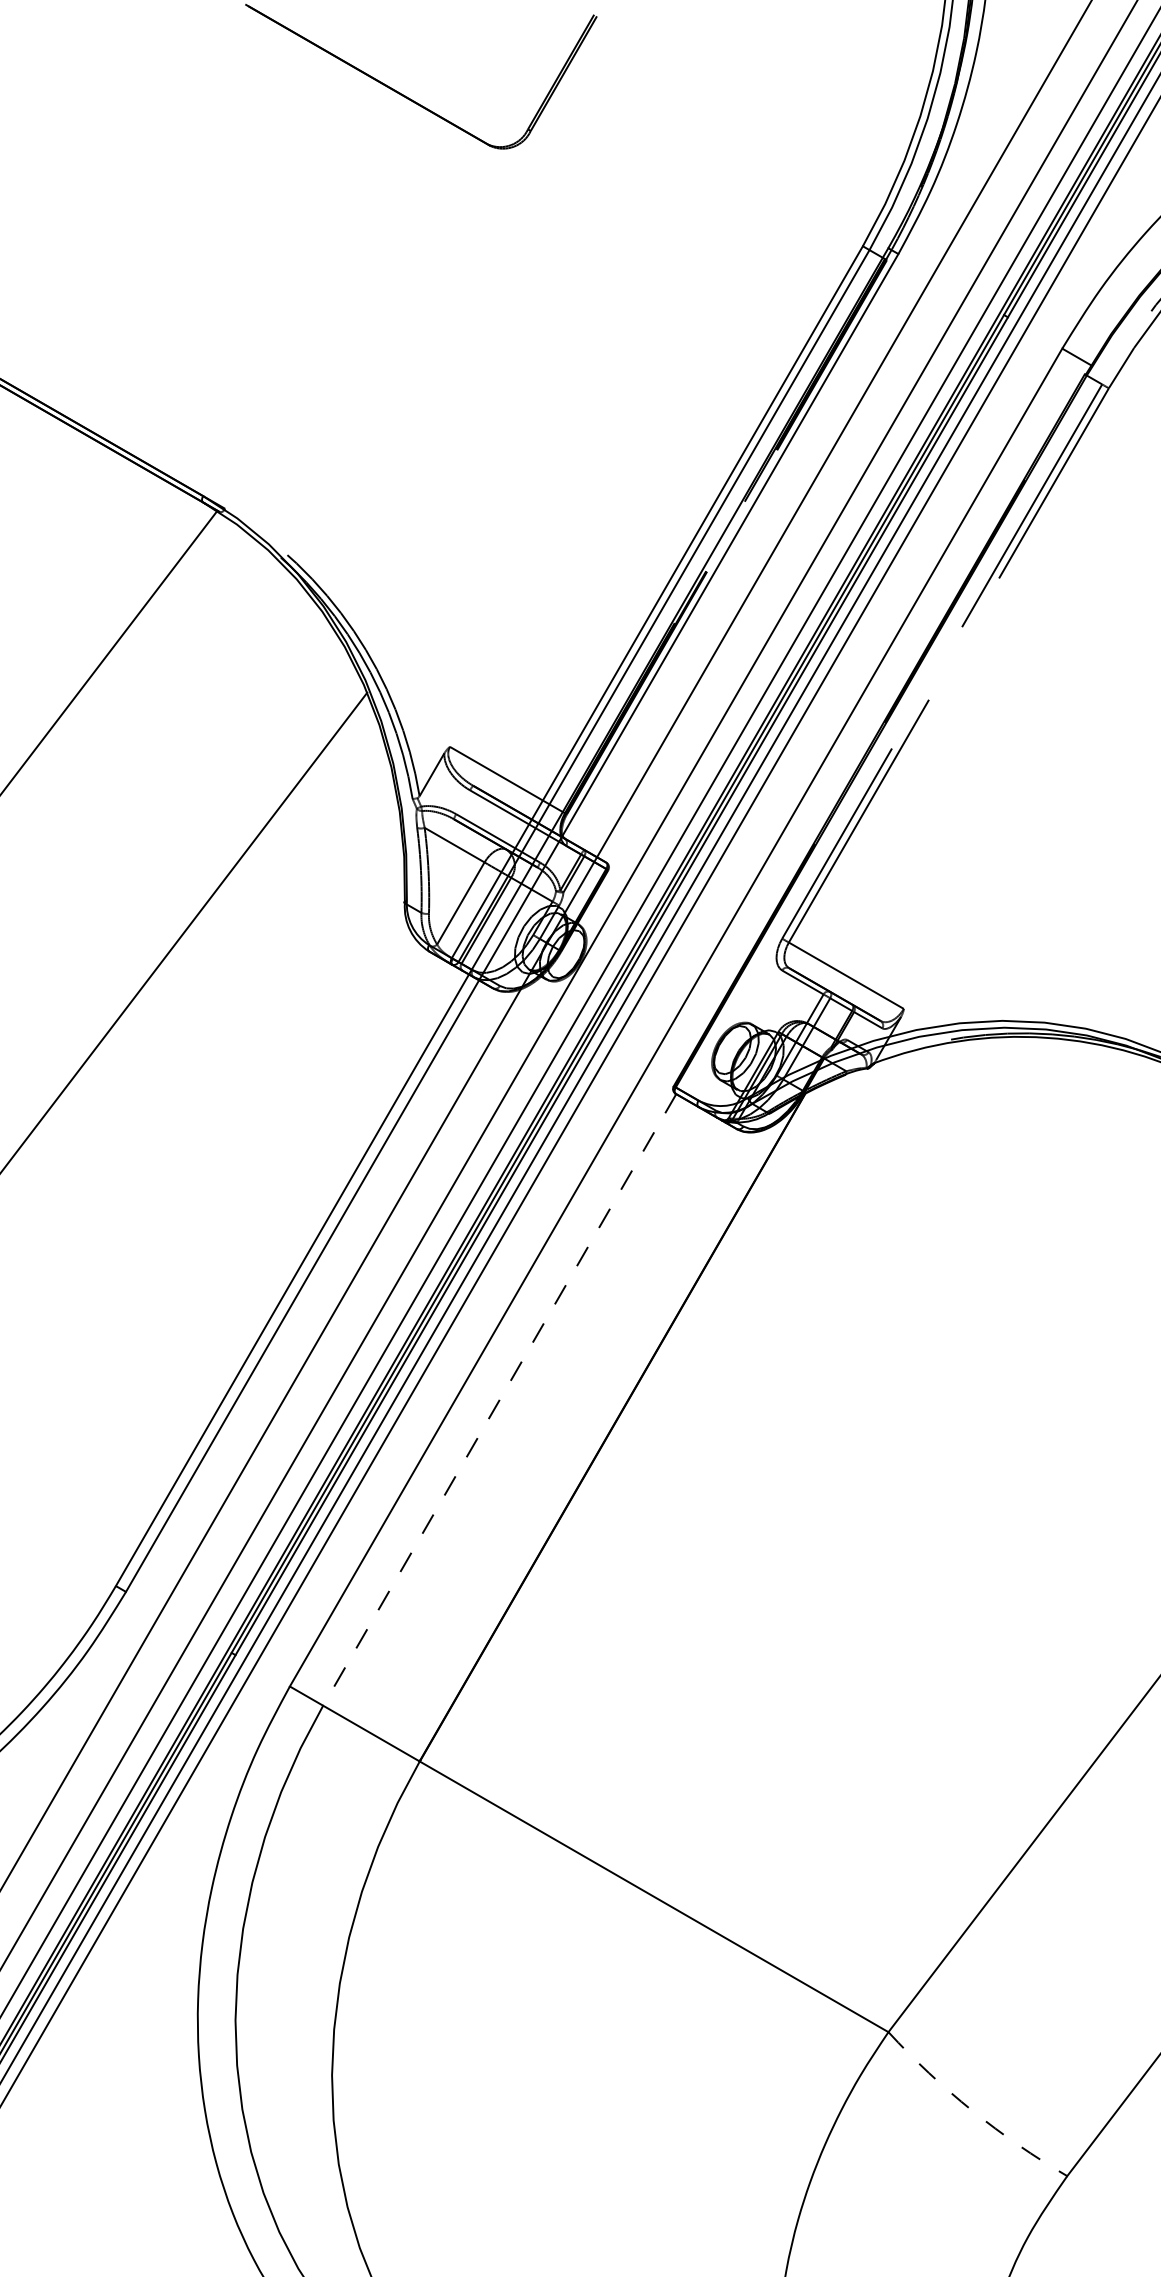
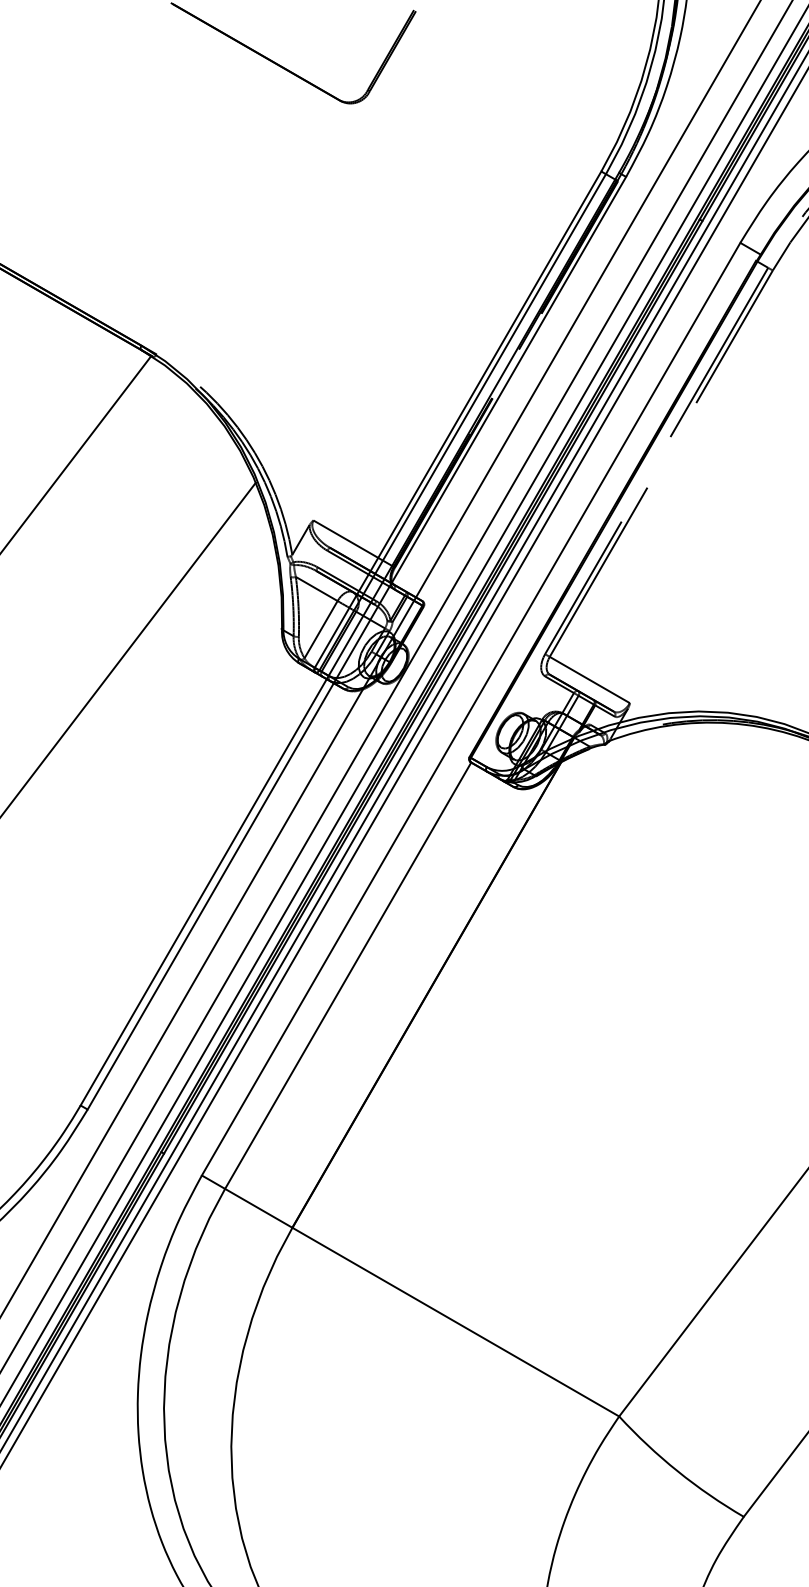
line: (498, 1401) -> (347, 976), dashed -> solid
arc: (972, 2111) -> (677, 1471), dashed -> solid

